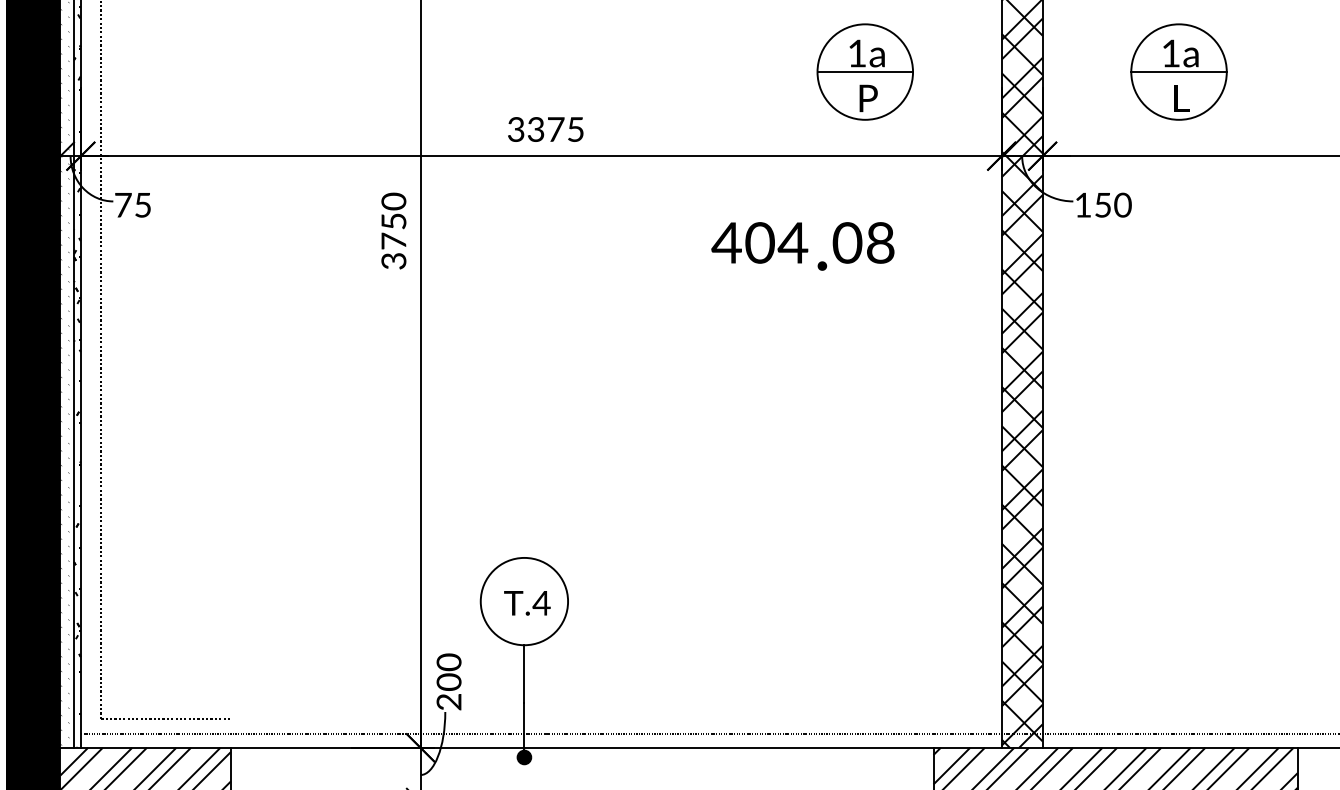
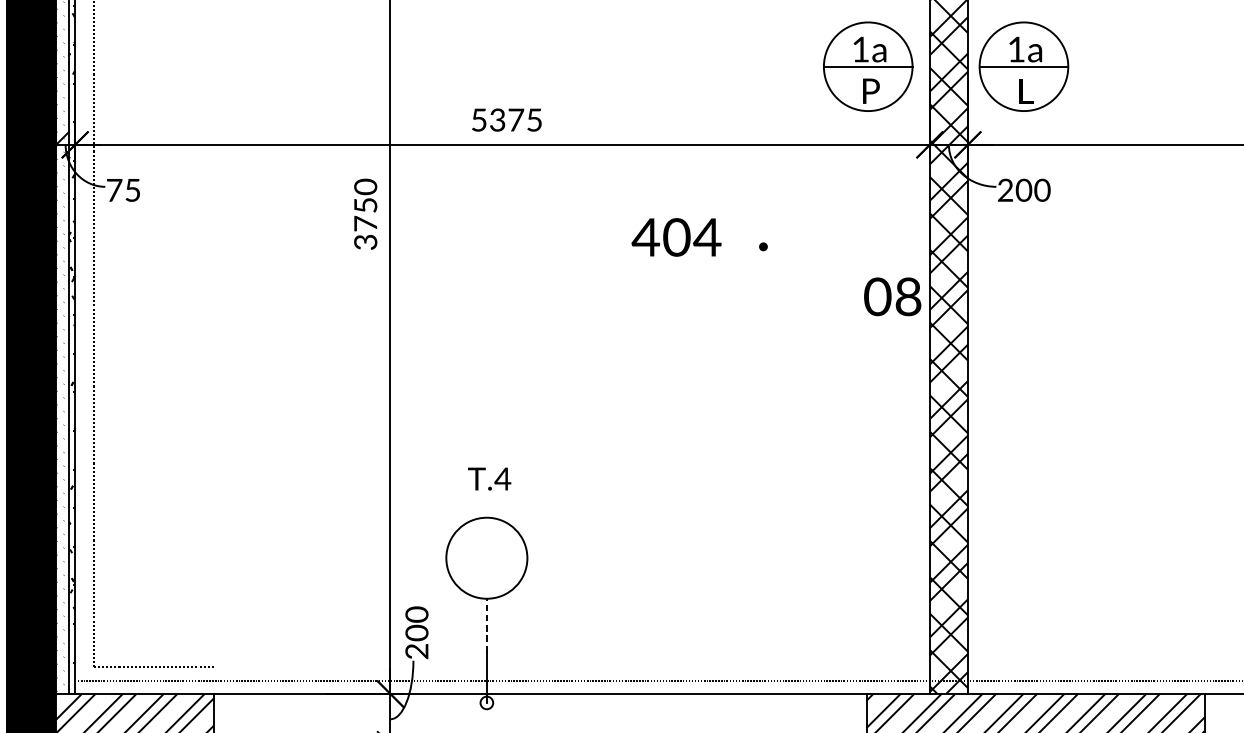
part: (864, 71) -> (867, 66), moved
part: (1178, 71) -> (1023, 66), moved
text: (516, 129) -> (479, 120), 3375 -> 5375
text: (1093, 204) -> (1015, 189), 150 -> 200
text: (759, 242) -> (676, 237), moved
text: (863, 242) -> (892, 296), moved
text: (527, 603) -> (489, 479), moved
line: (524, 673) -> (486, 625), solid -> dashed
fill: (524, 757) -> (486, 702), removed

